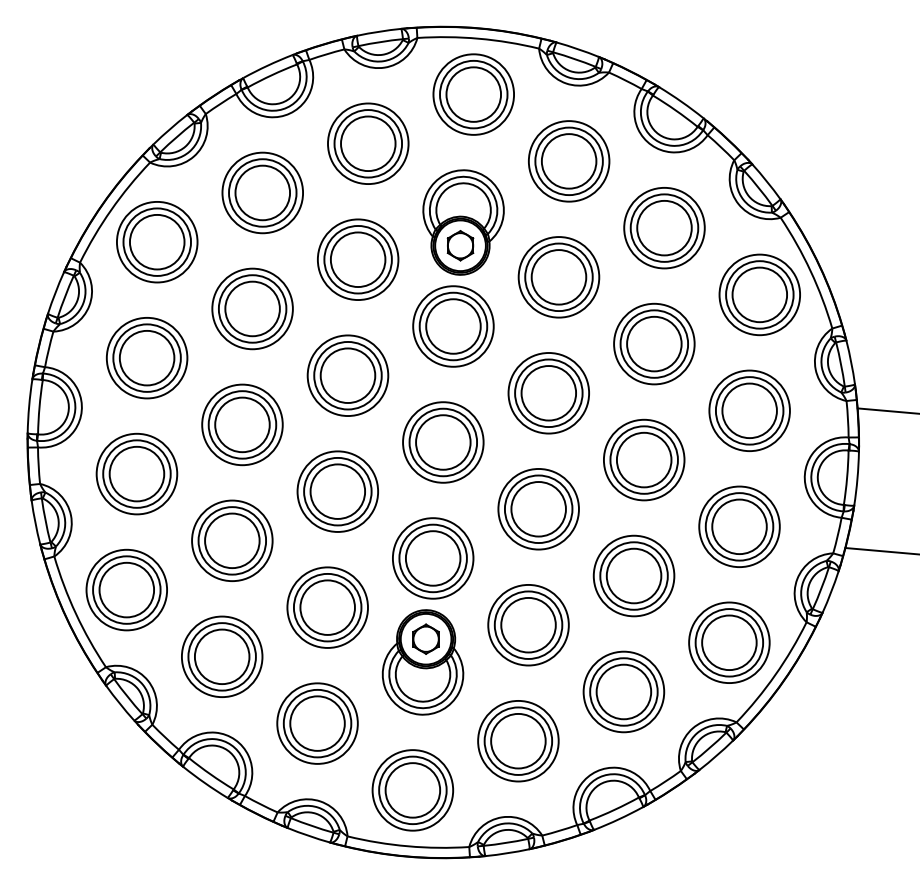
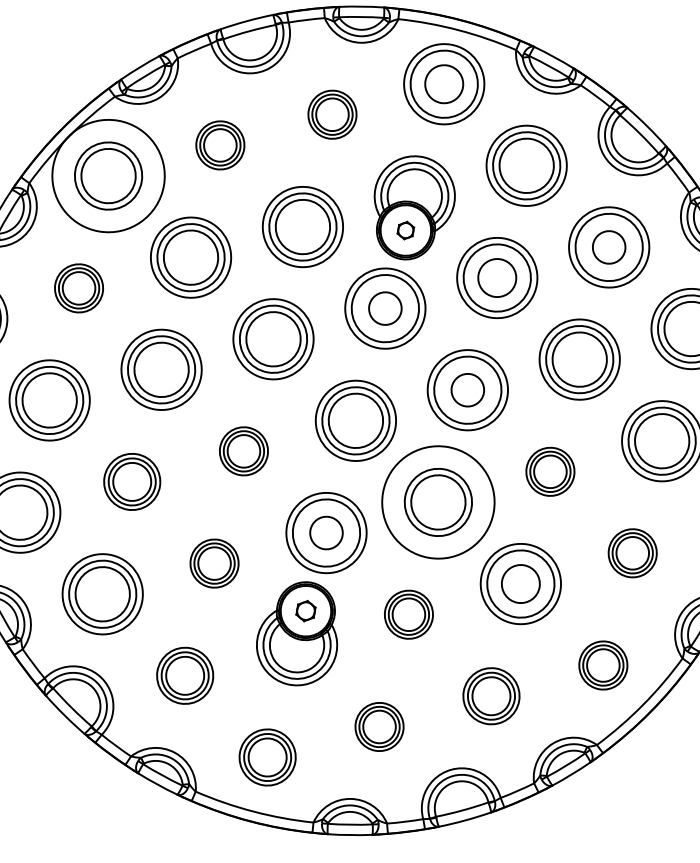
circle: (473, 94) -> (444, 84), size x0.7
part: (368, 143) -> (332, 114), size x0.6
part: (262, 192) -> (220, 144), size x0.6
circle: (664, 227) -> (609, 246), size x0.6
circle: (156, 241) -> (107, 175), size x1.4
part: (460, 245) -> (405, 230), size x0.6
circle: (558, 277) -> (496, 278), size x0.7
circle: (453, 326) -> (385, 308), size x0.6
part: (146, 358) -> (78, 288), size x0.6
circle: (548, 393) -> (467, 390), size x0.6
part: (644, 459) -> (550, 471), size x0.6
part: (337, 491) -> (243, 451), size x0.6
circle: (538, 508) -> (438, 501), size x1.4
part: (739, 526) -> (632, 553), size x0.6
part: (232, 540) -> (132, 481), size x0.7
circle: (432, 558) -> (325, 532), size x0.6
circle: (633, 575) -> (520, 583), size x0.7
part: (327, 607) -> (214, 563), size x0.6
part: (528, 625) -> (408, 614), size x0.6
part: (425, 638) -> (305, 610), size x0.7
part: (729, 642) -> (603, 665), size x0.6
part: (623, 691) -> (491, 695), size x0.7
part: (317, 723) -> (185, 675), size x0.7
part: (518, 741) -> (379, 727), size x0.6
part: (412, 790) -> (267, 757), size x0.7

